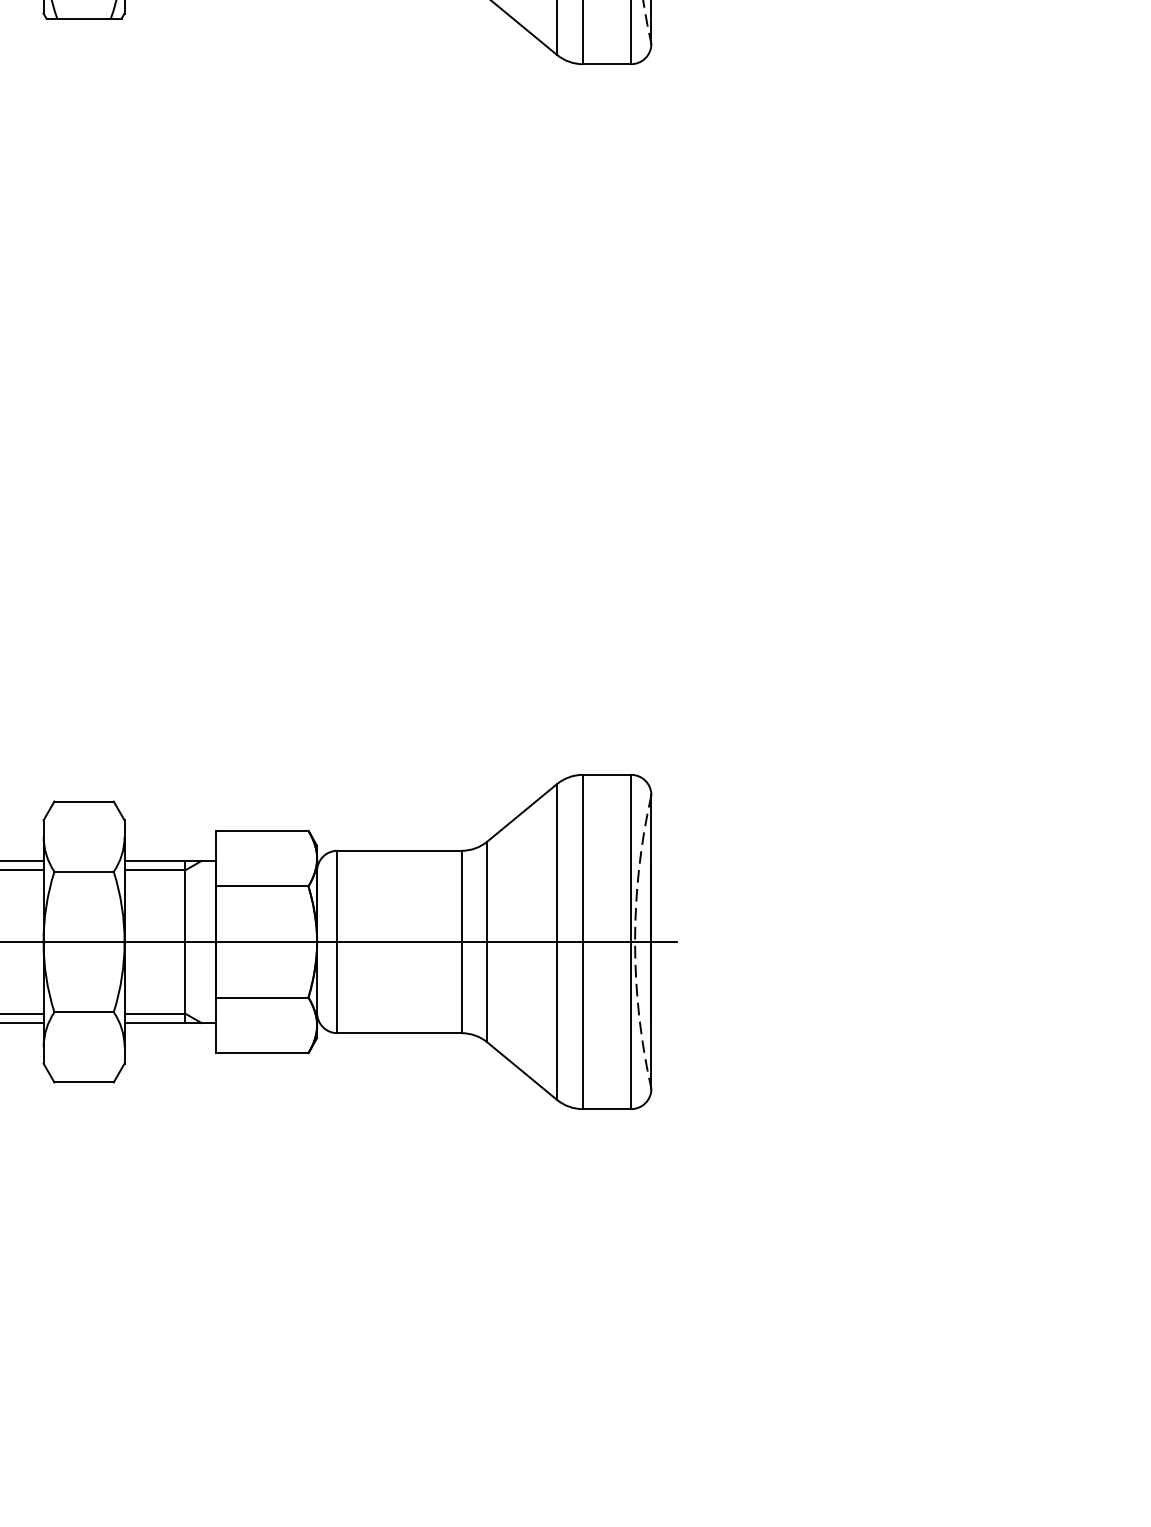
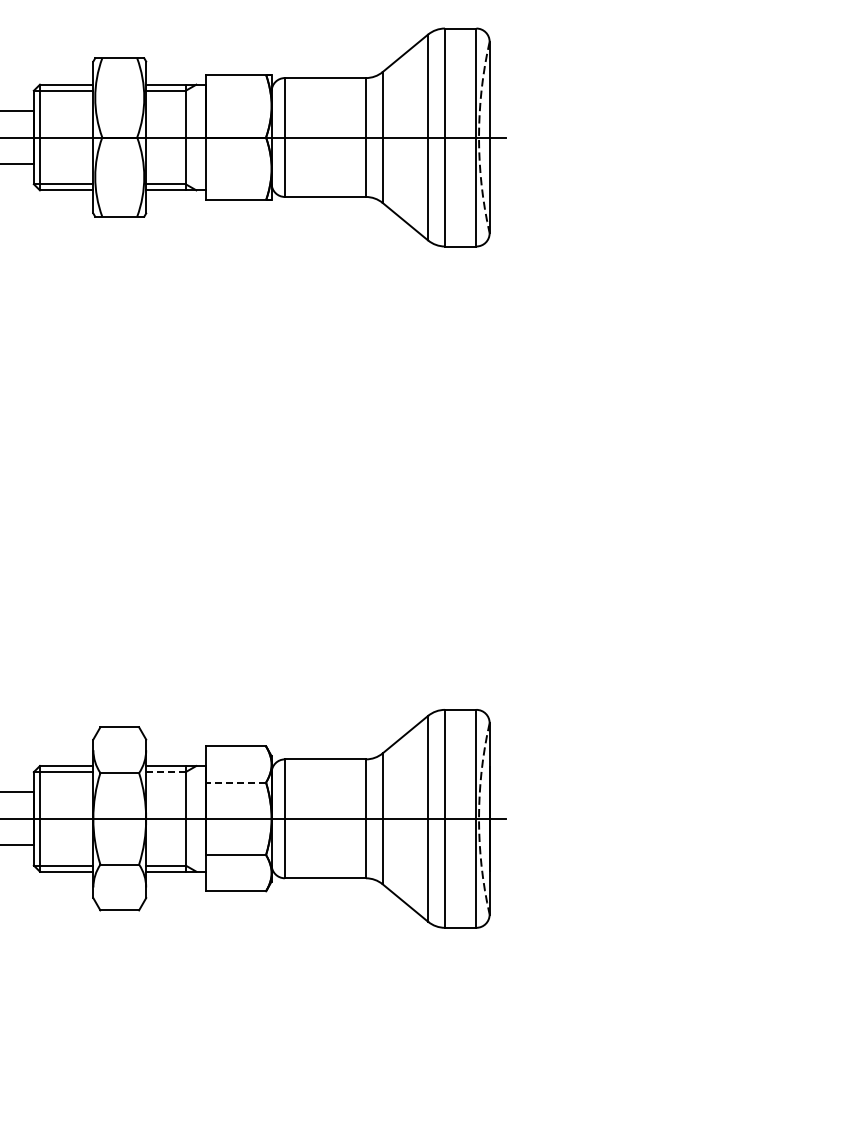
line: (155, 870) -> (166, 772), solid -> dashed
line: (261, 886) -> (235, 782), solid -> dashed

